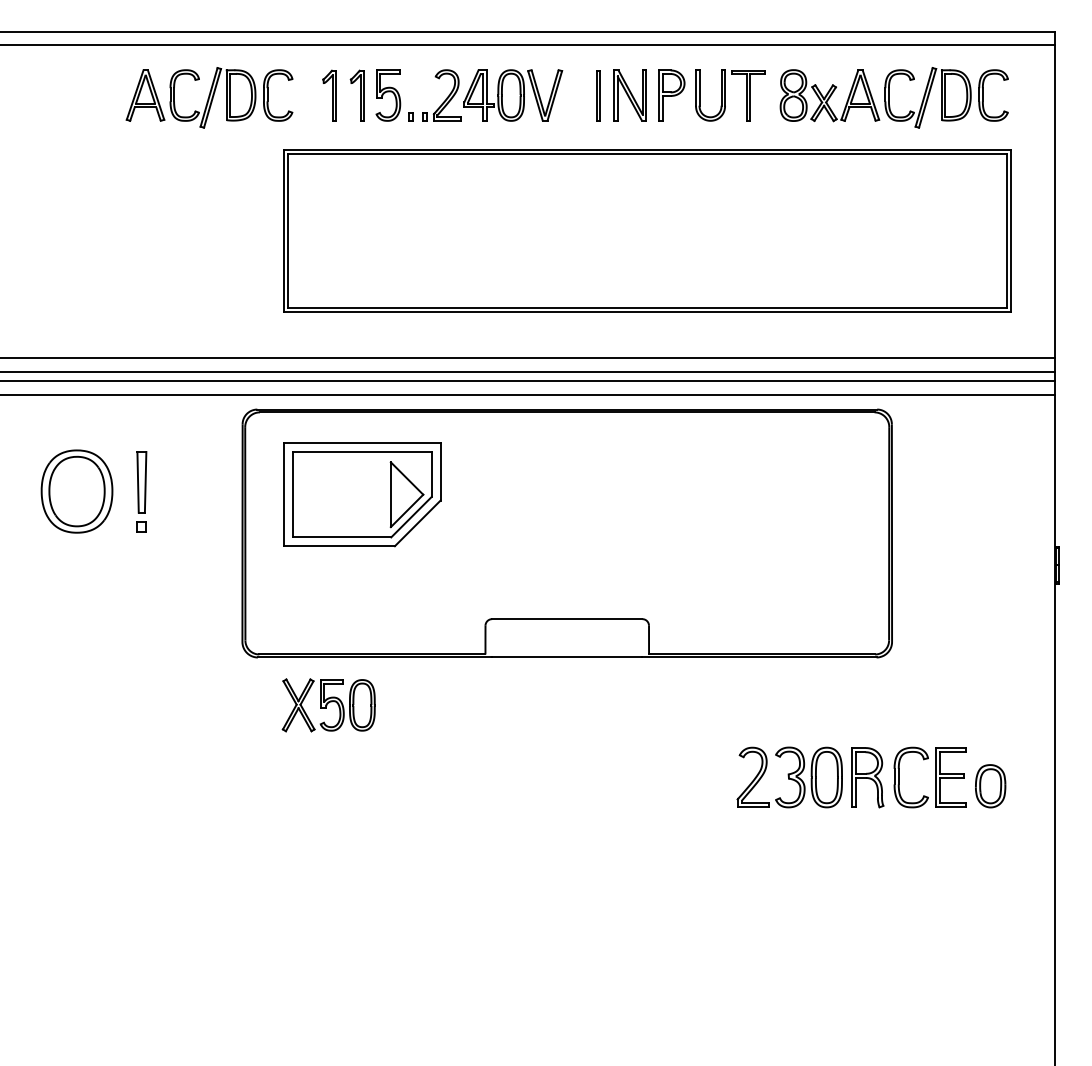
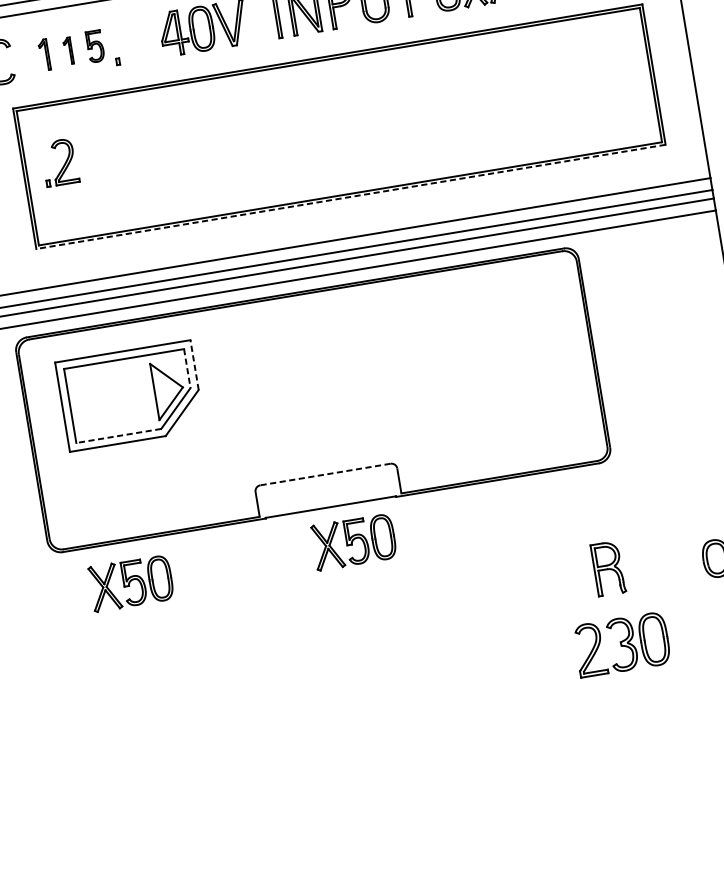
part: (329, 95) -> (44, 54), size x0.7
part: (356, 95) -> (67, 51), size x0.6
part: (388, 95) -> (95, 46), size x0.7
part: (441, 95) -> (59, 162), moved
line: (647, 312) -> (351, 197), solid -> dashed
line: (440, 471) -> (194, 364), solid -> dashed
line: (431, 474) -> (187, 368), solid -> dashed
line: (342, 537) -> (119, 436), solid -> dashed
line: (566, 619) -> (324, 474), solid -> dashed
part: (586, 700) -> (353, 542), added
part: (789, 777) -> (621, 644), moved
part: (929, 777) -> (662, 559), removed

